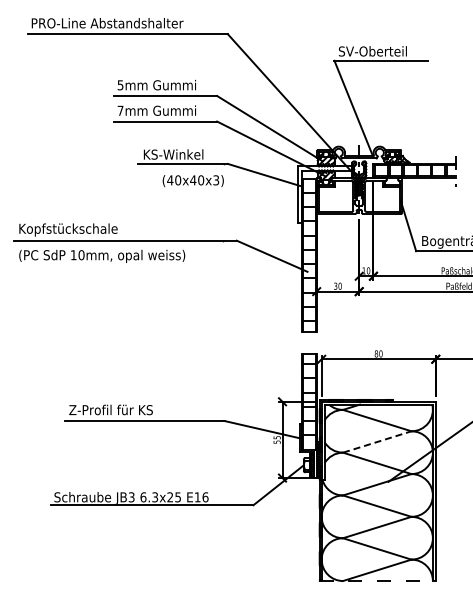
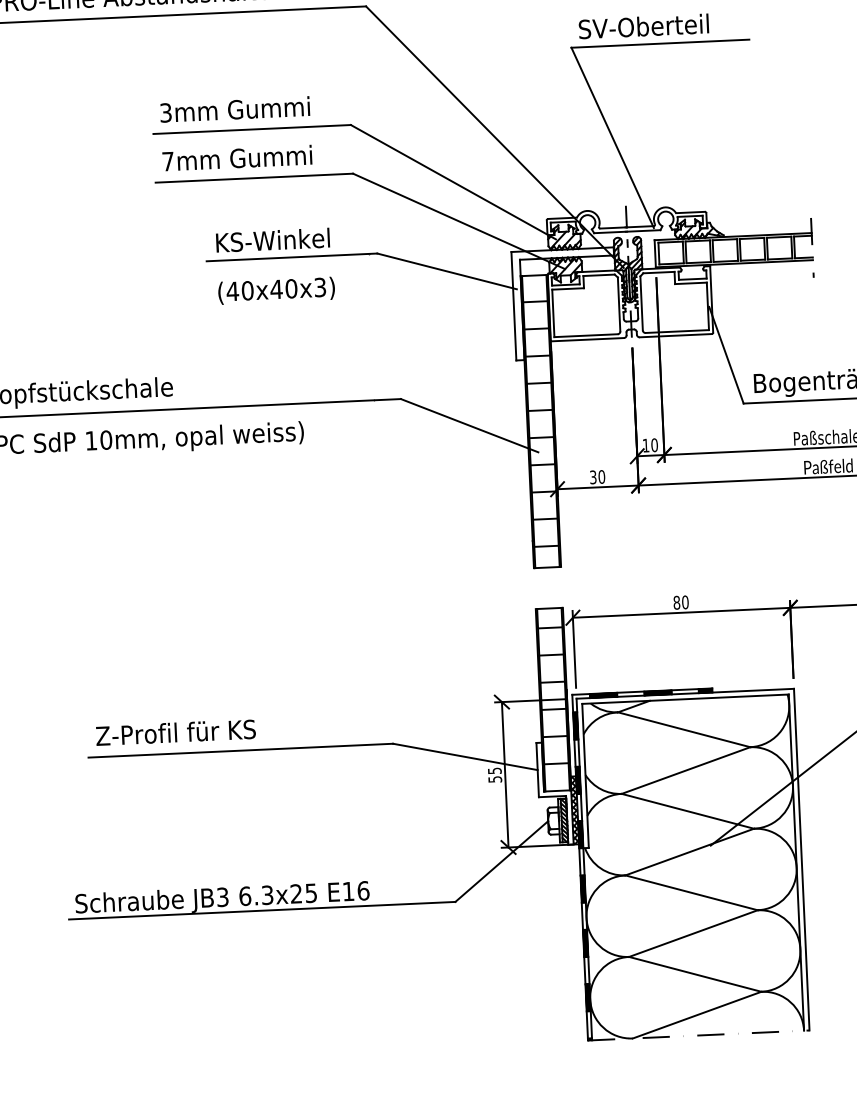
text: (120, 84) -> (165, 111), 5mm -> 3mm
text: (192, 181) -> (275, 291), moved
line: (377, 441) -> (686, 769), dashed -> solid

